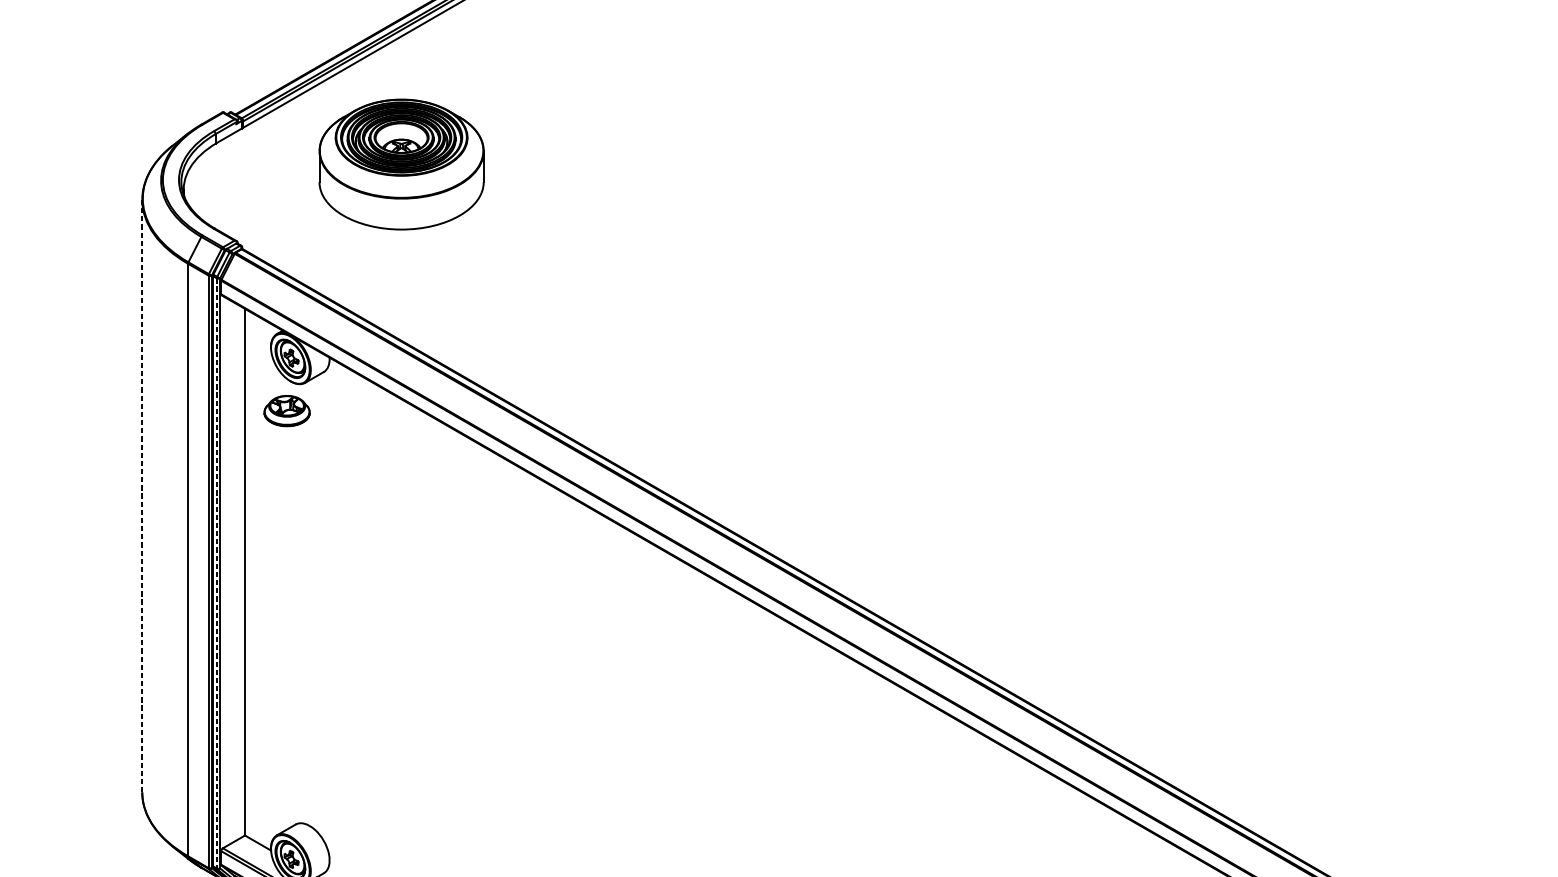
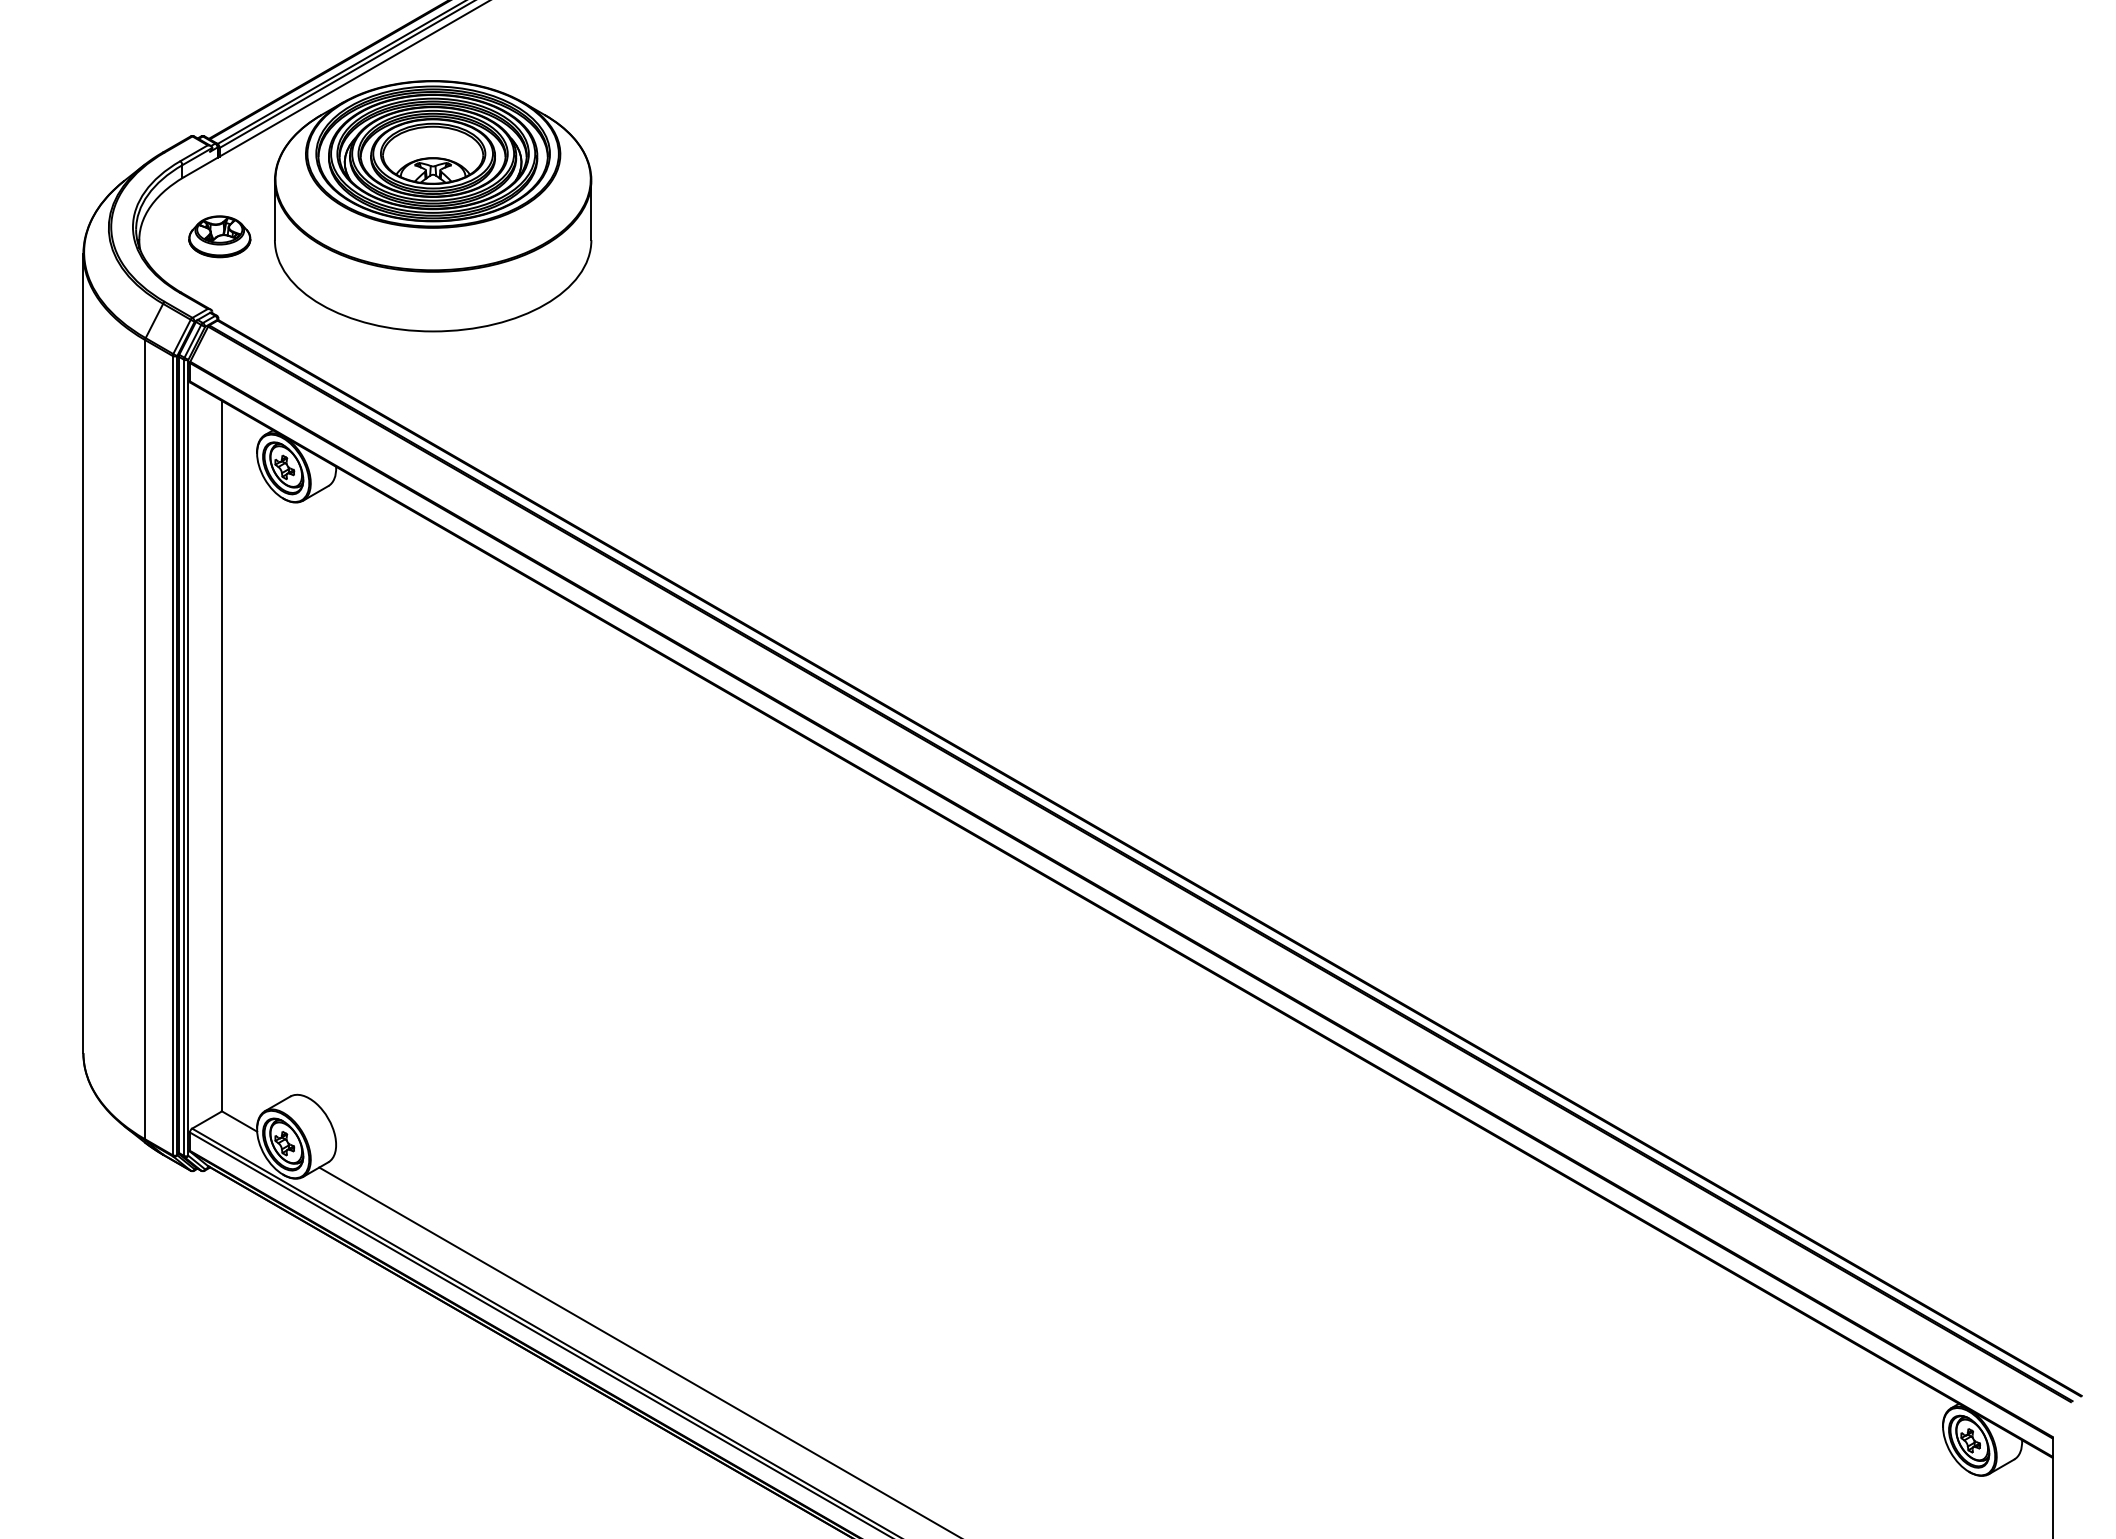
part: (401, 164) -> (433, 206), size x1.43
part: (286, 410) -> (219, 236), moved
line: (142, 496) -> (83, 653), dashed -> solid
line: (216, 573) -> (183, 758), dashed -> solid

